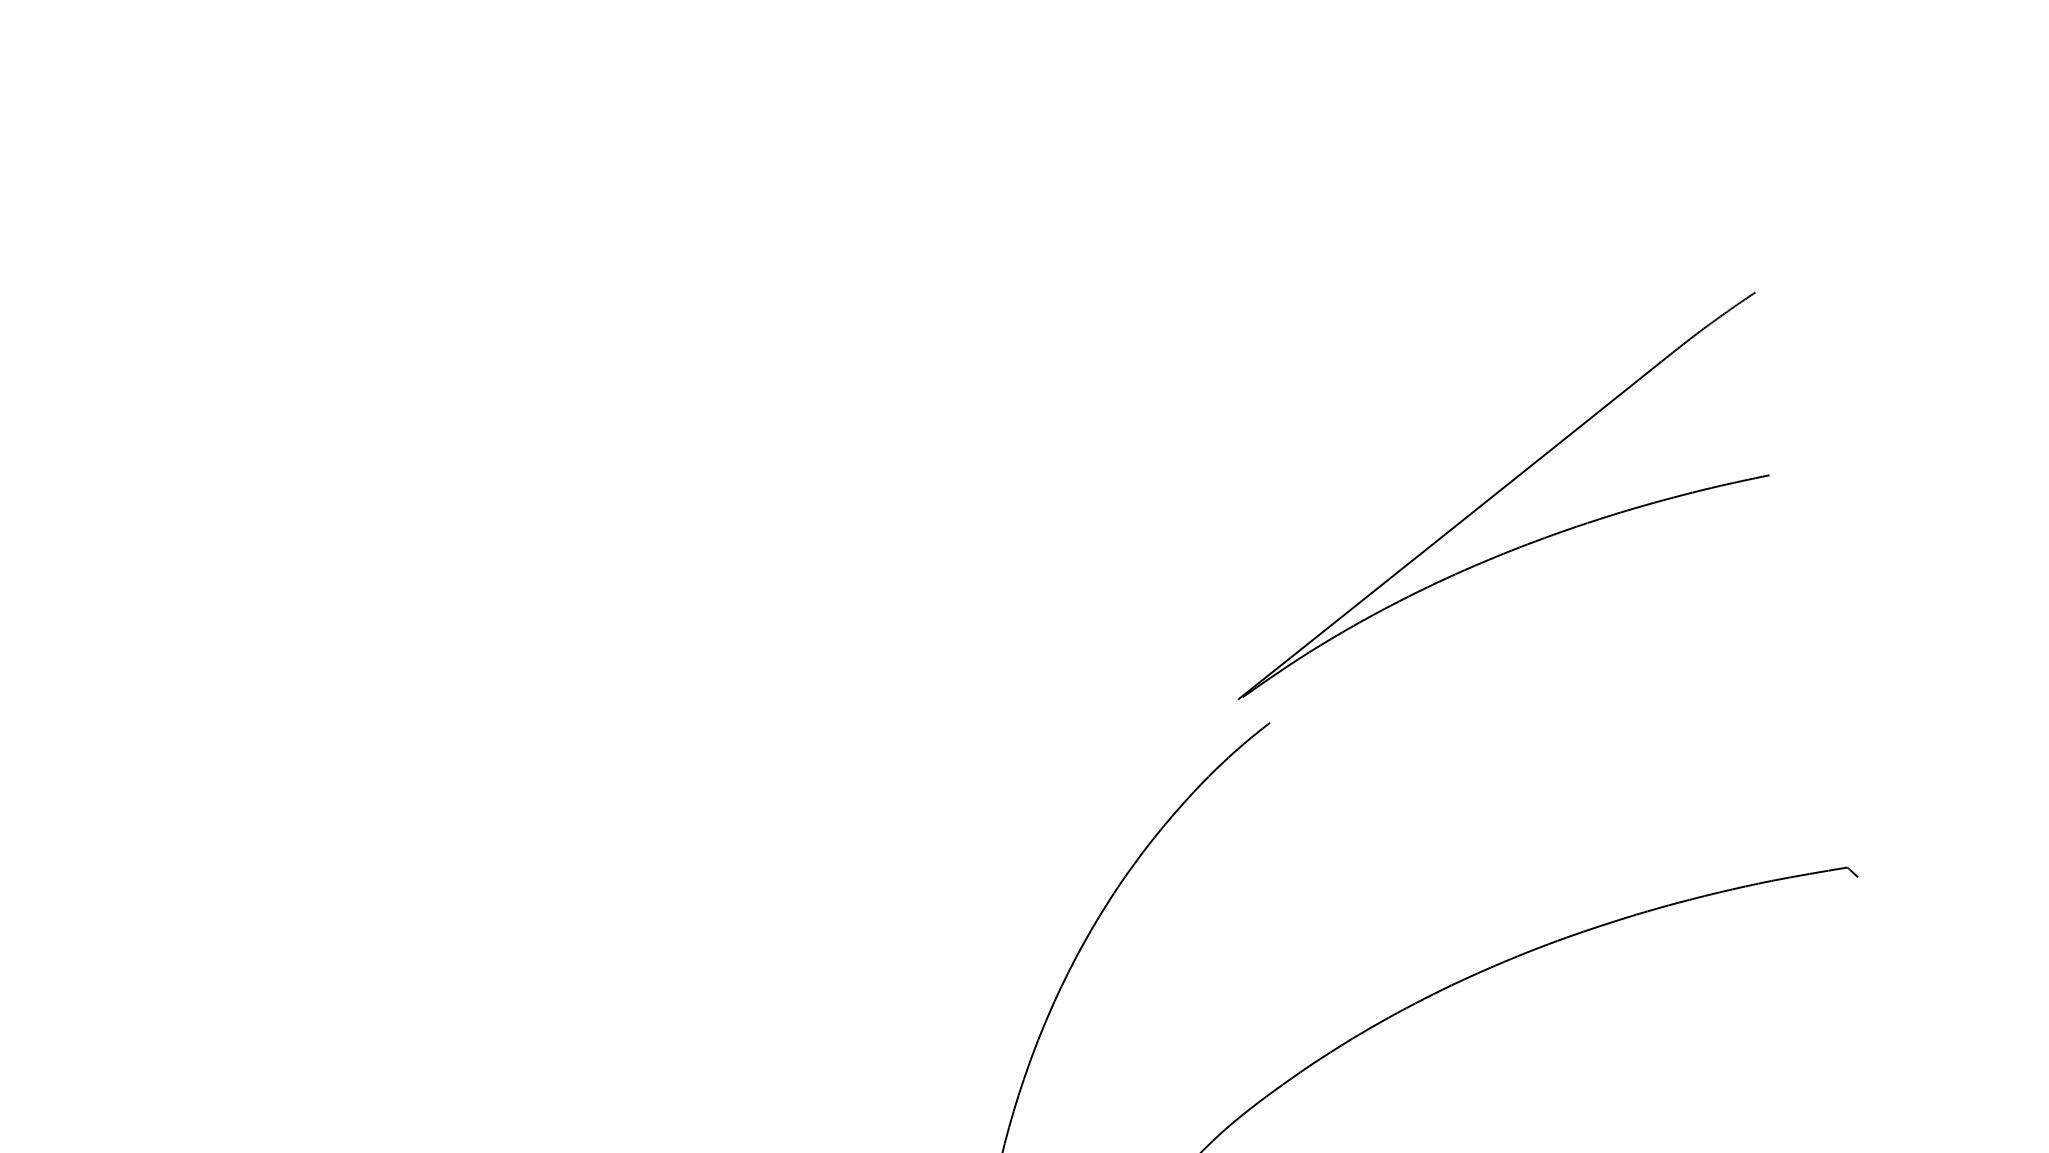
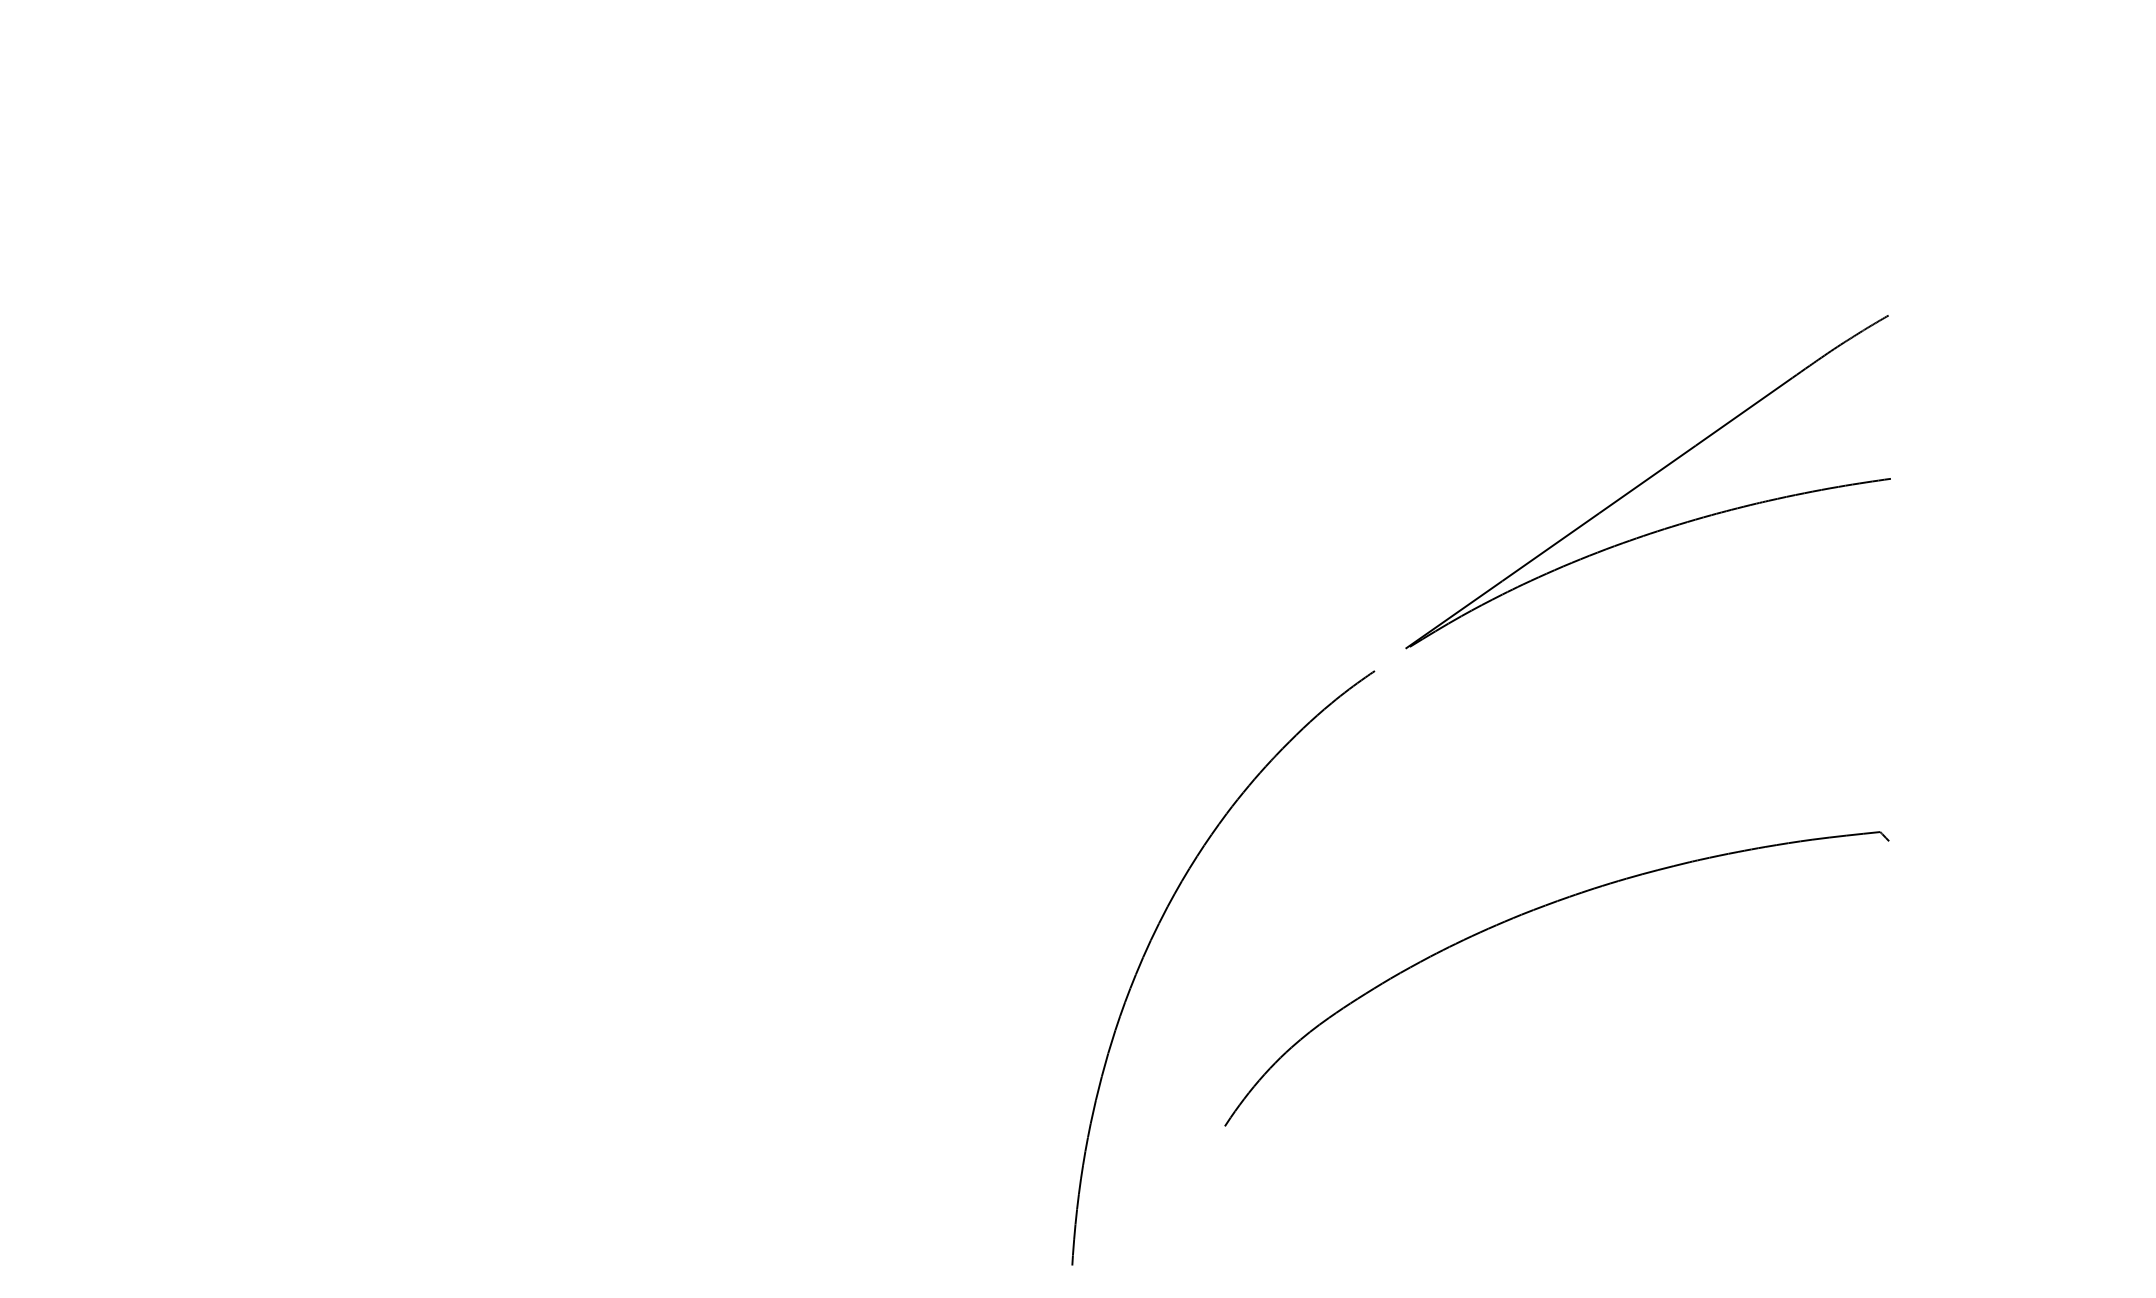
part: (1497, 496) -> (1647, 482), moved

